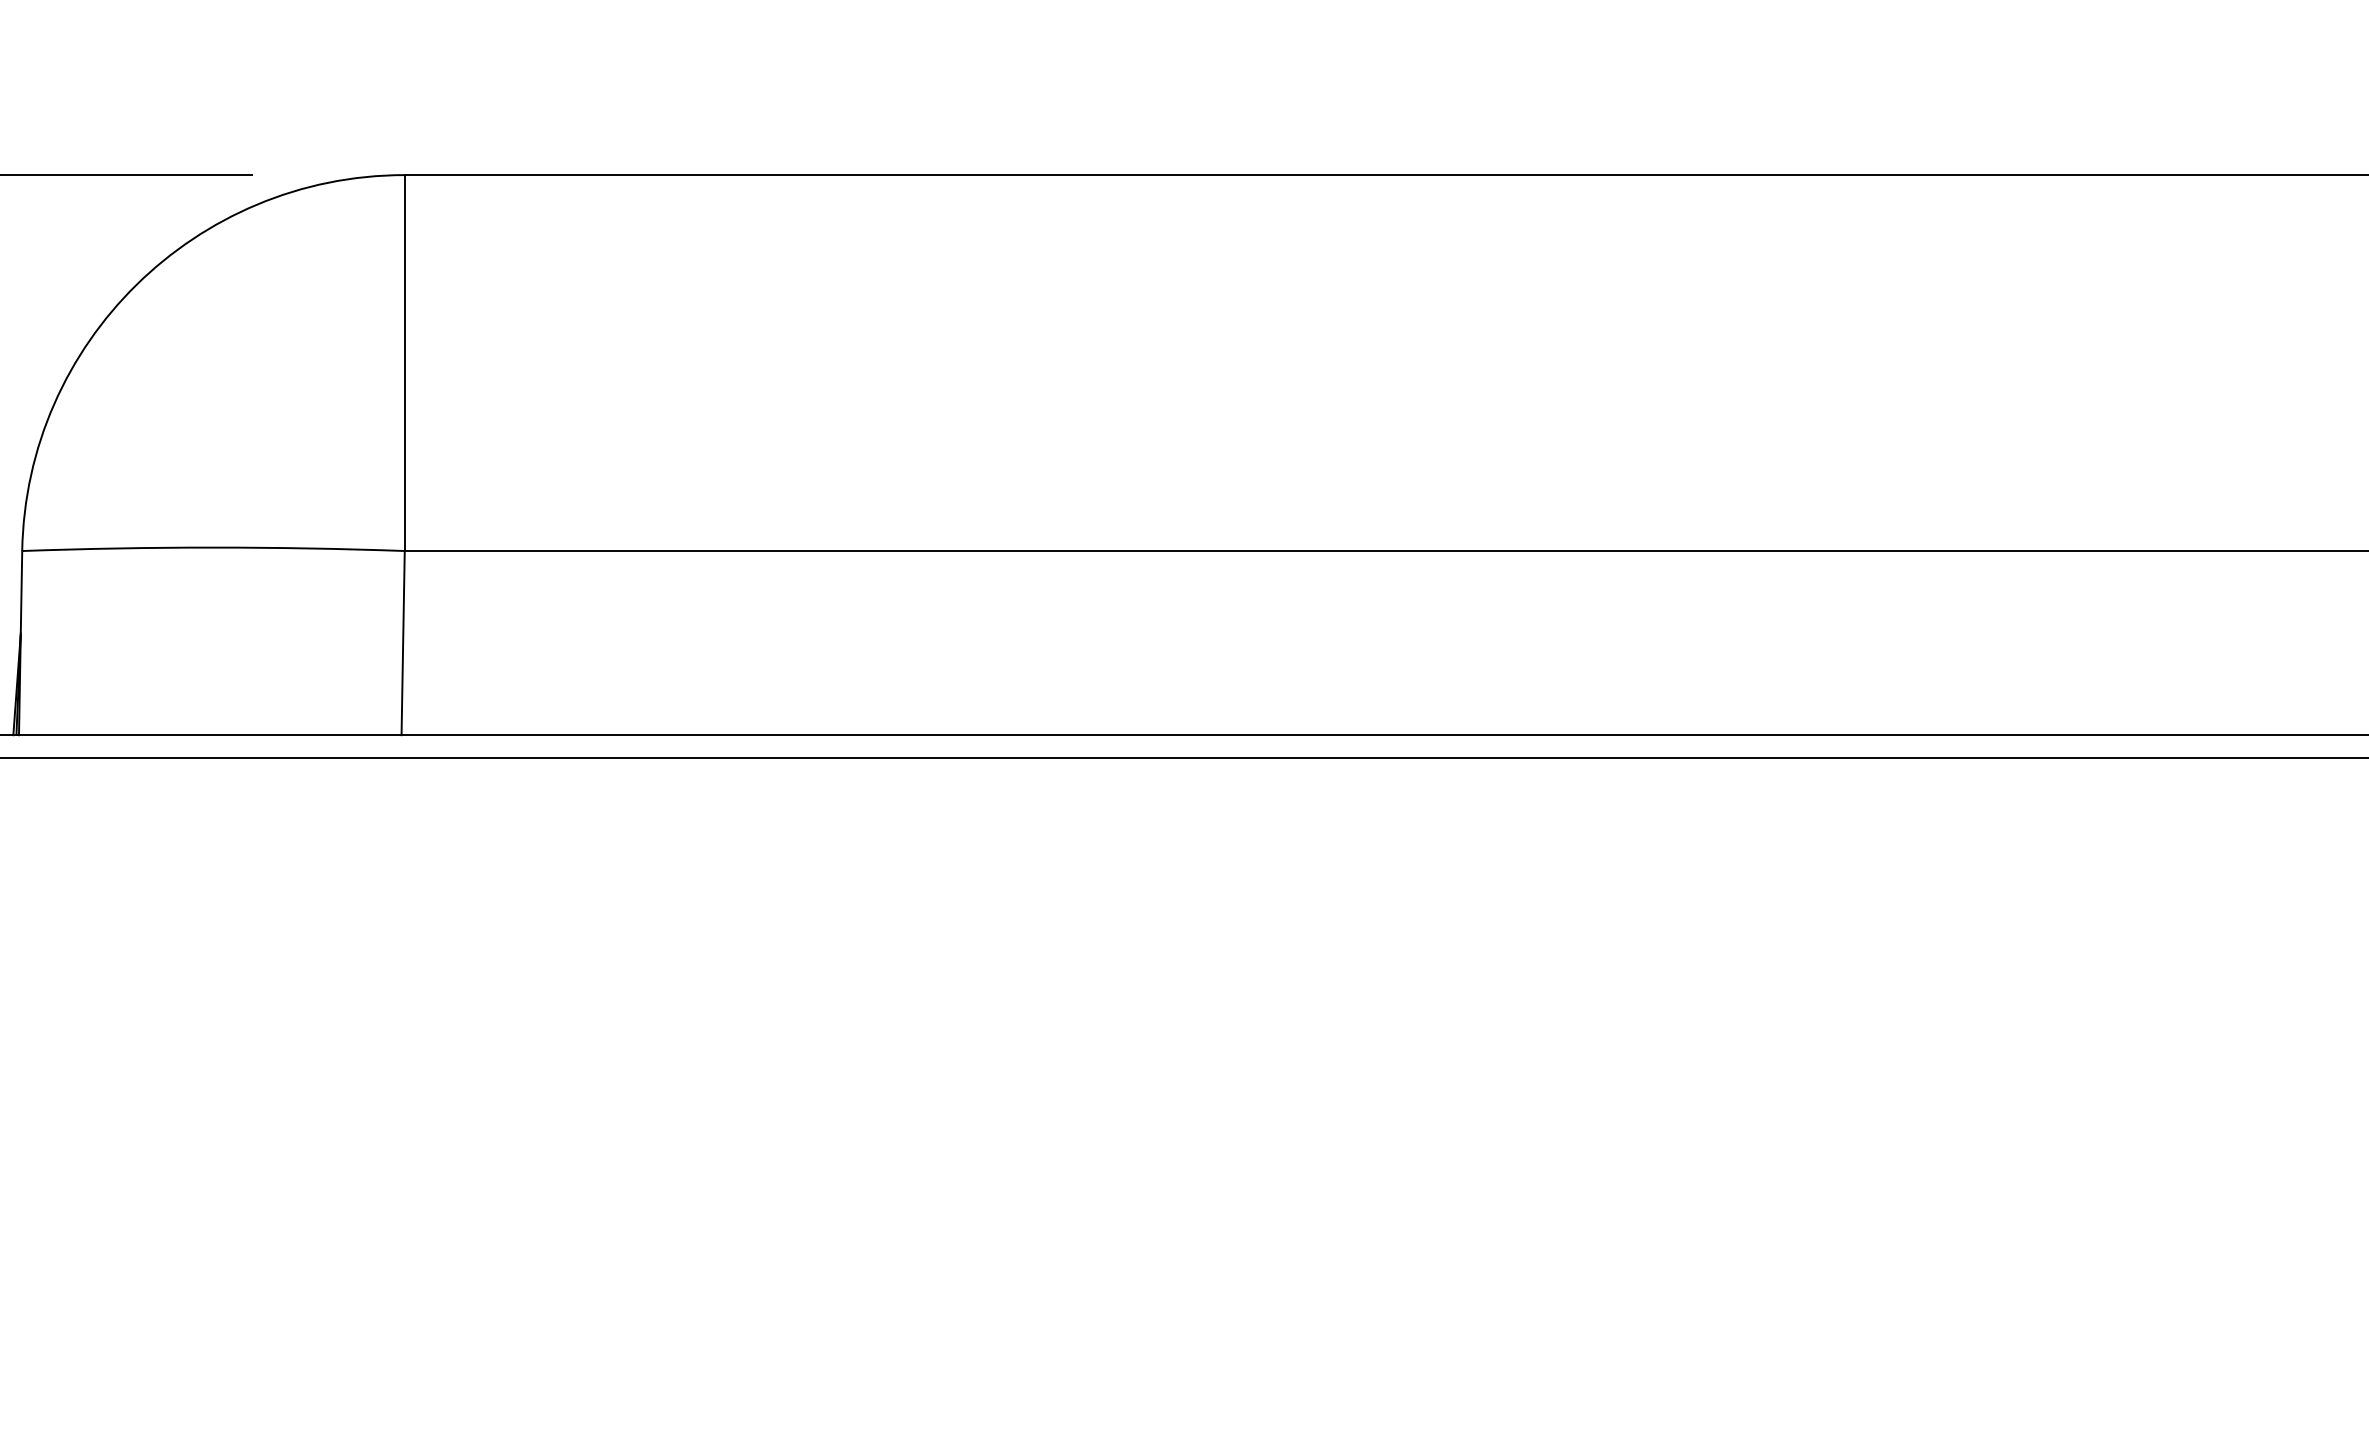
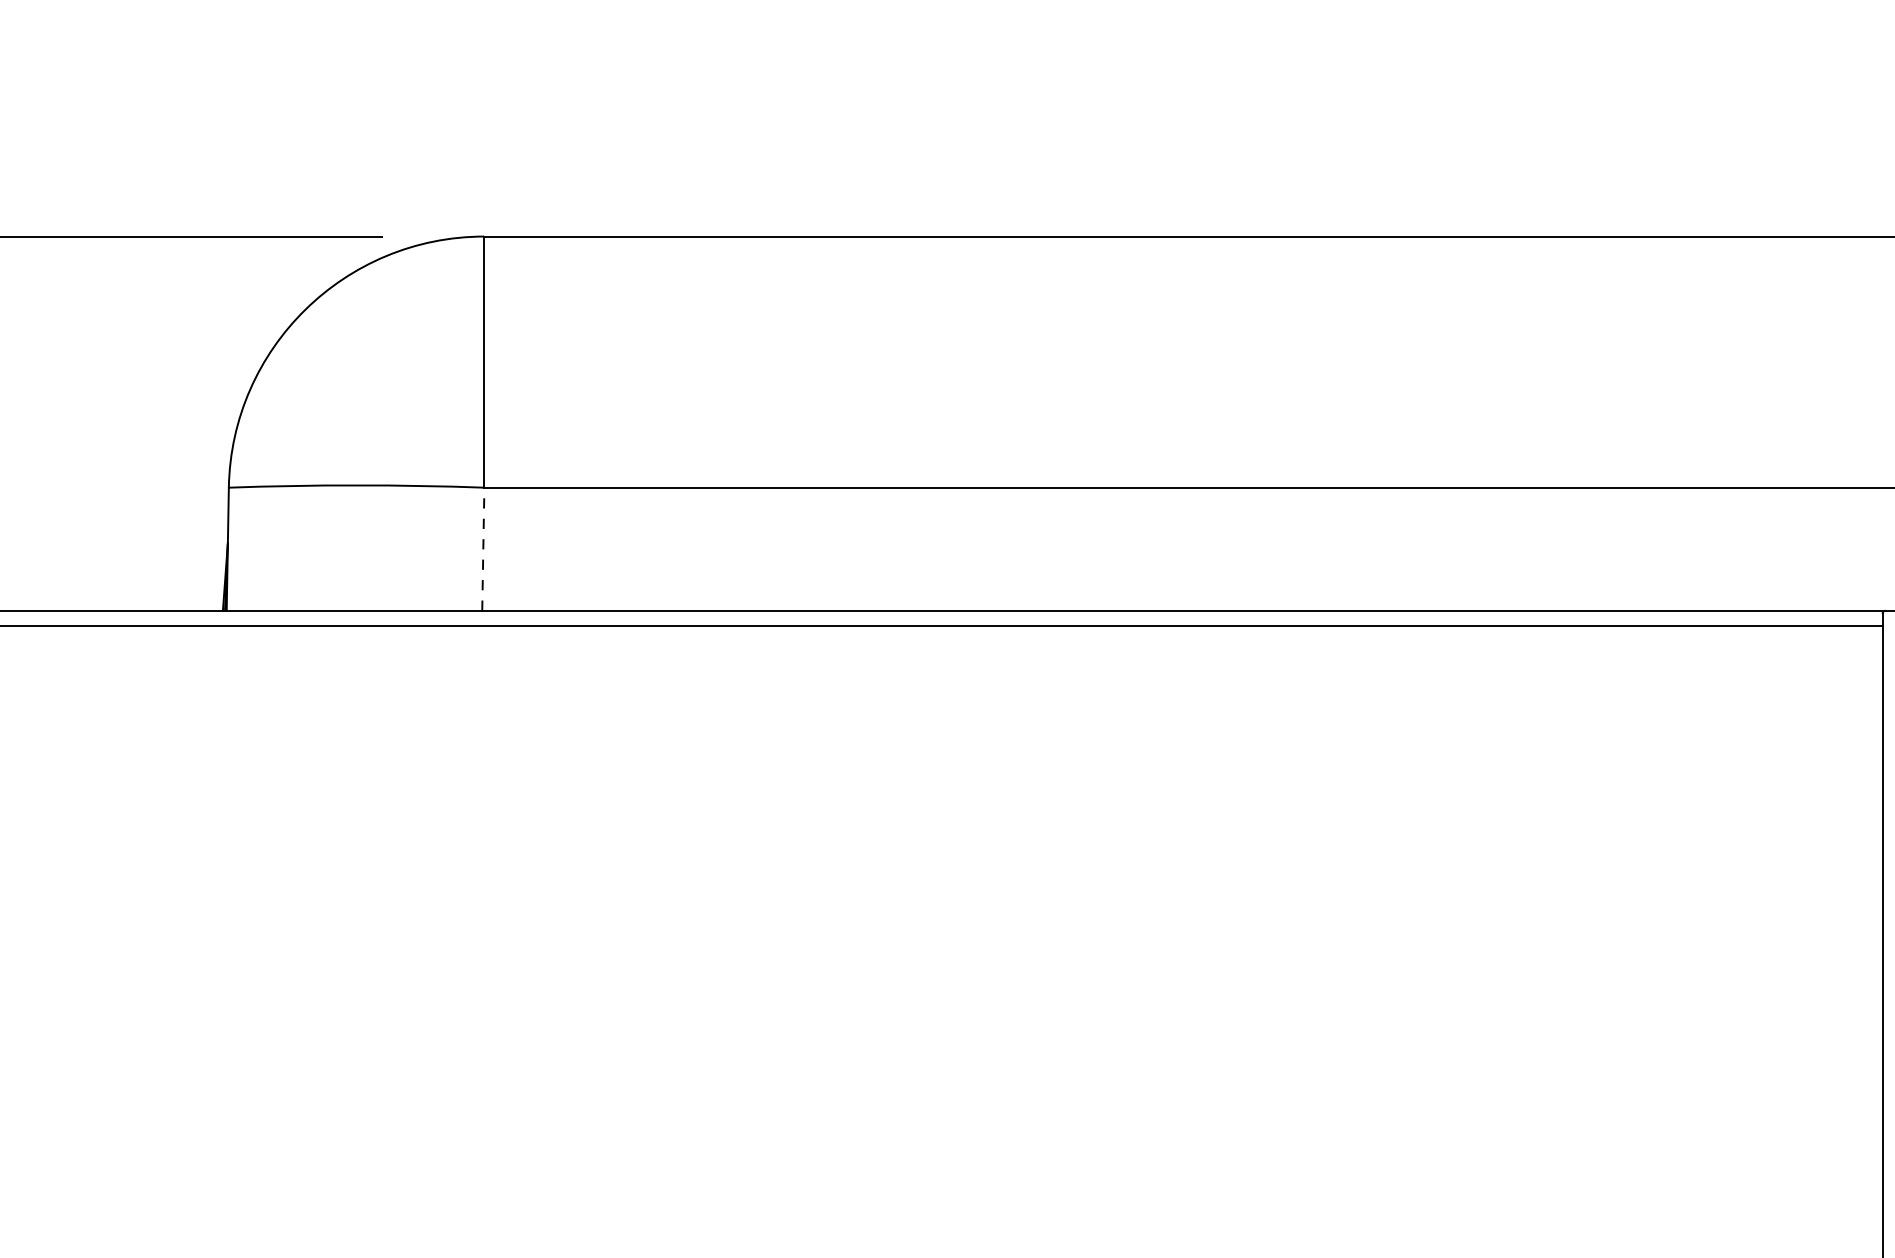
line: (403, 643) -> (483, 549), solid -> dashed

